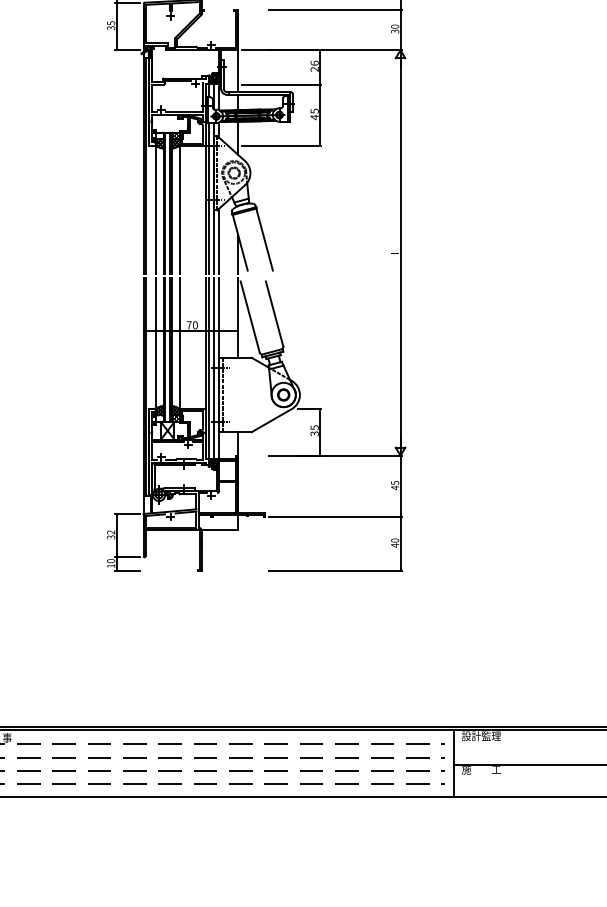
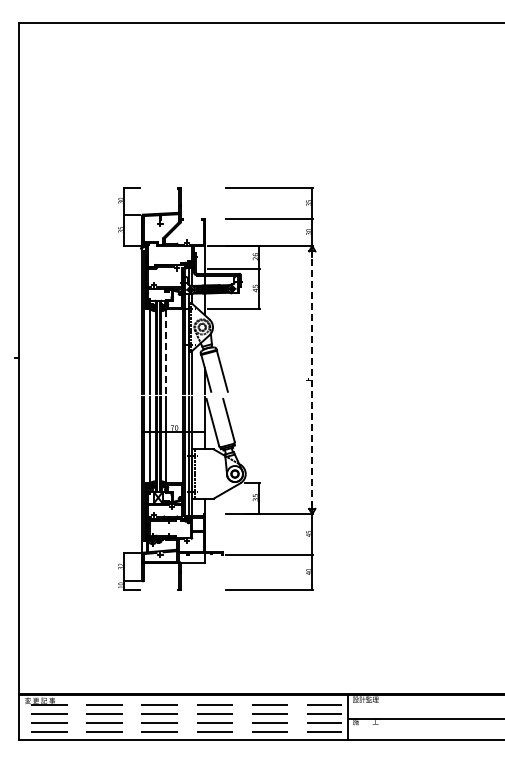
line: (180, 209) -> (166, 351), solid -> dashed
line: (400, 253) -> (312, 380), solid -> dashed

